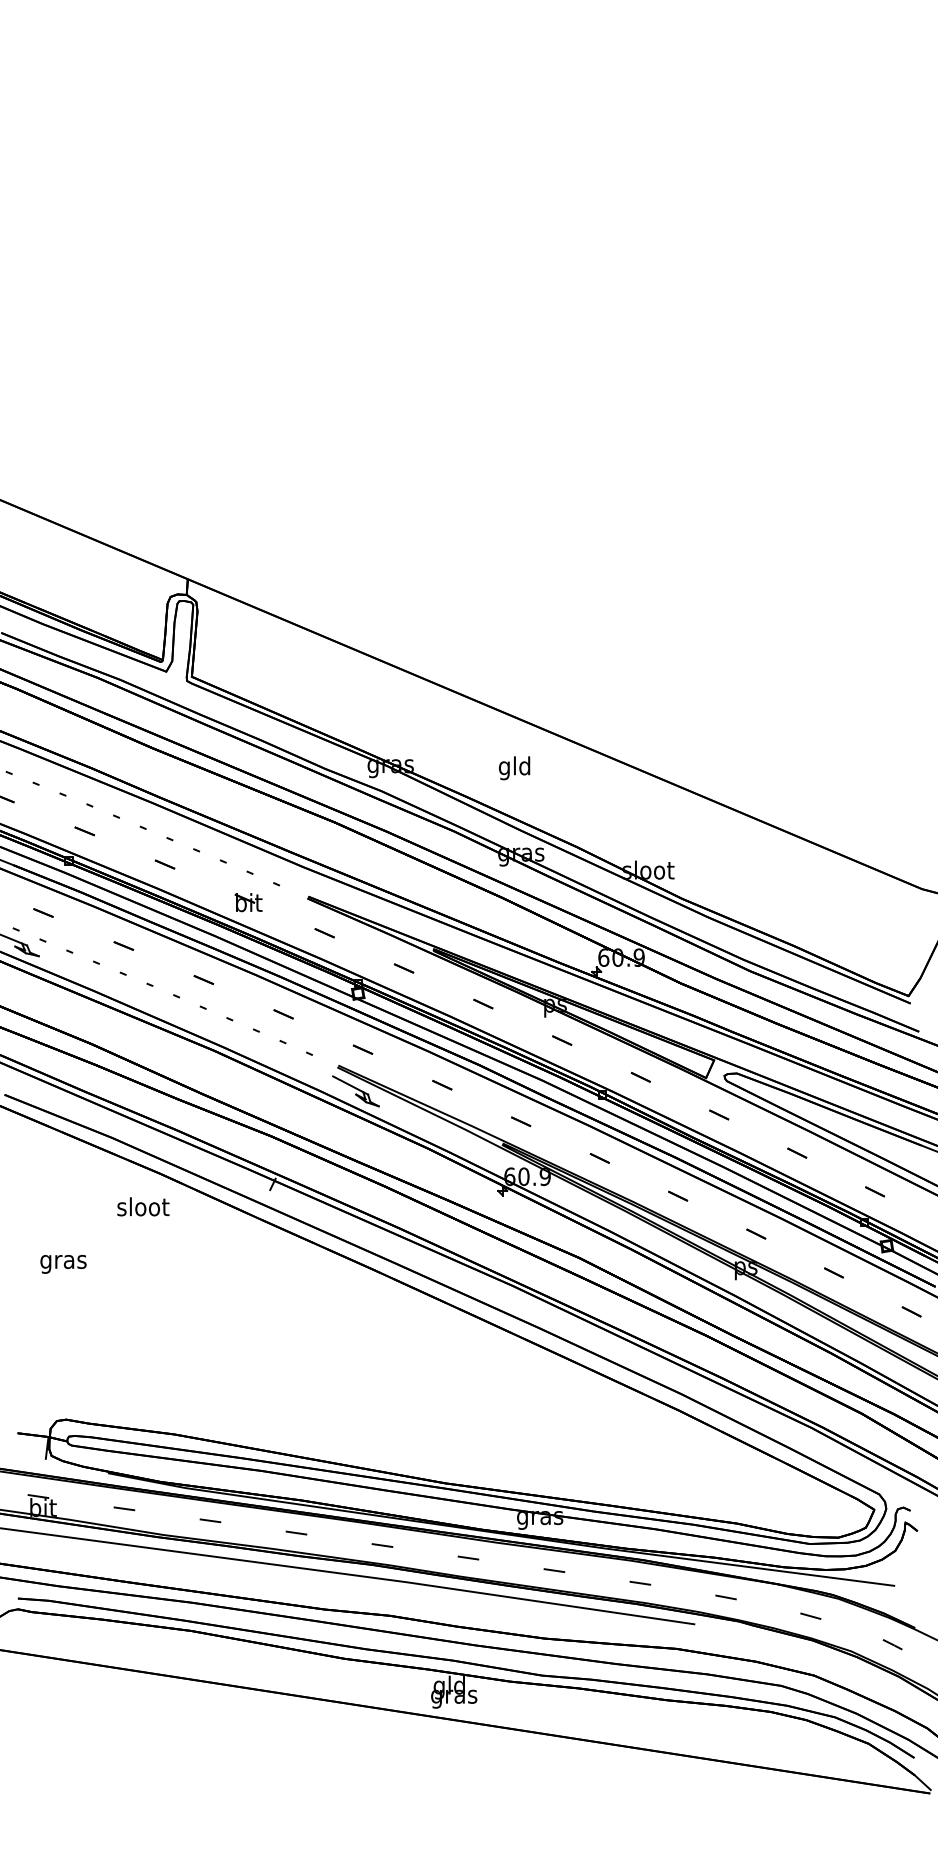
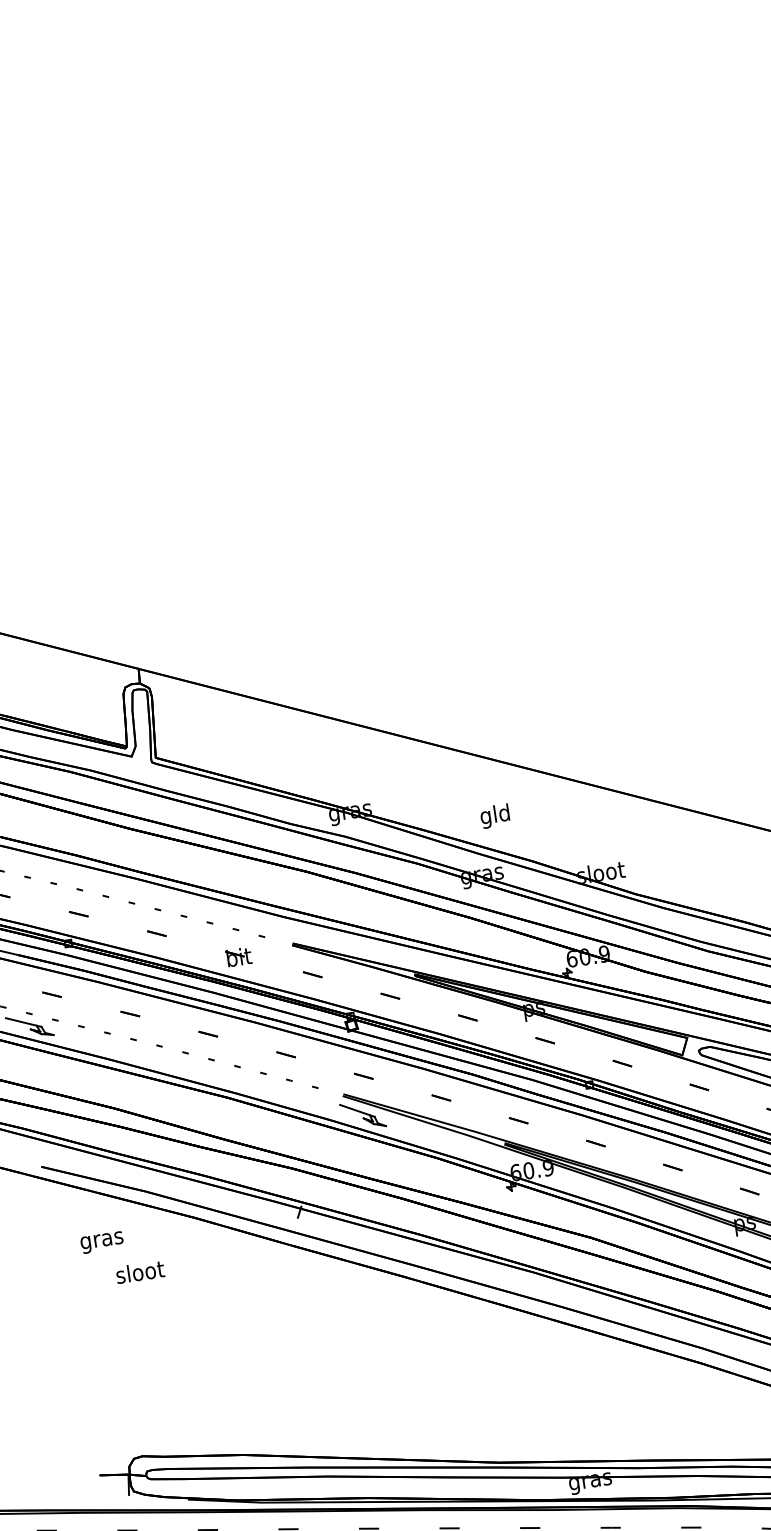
text: (514, 768) -> (495, 816), moved
text: (143, 1206) -> (140, 1271), moved
text: (63, 1264) -> (102, 1242), moved

